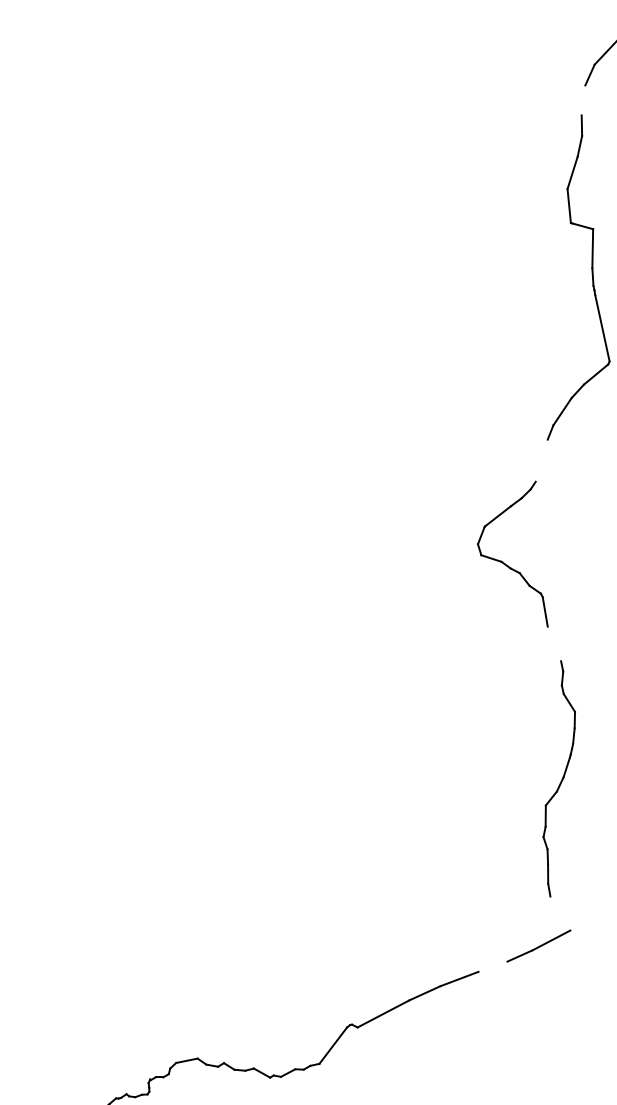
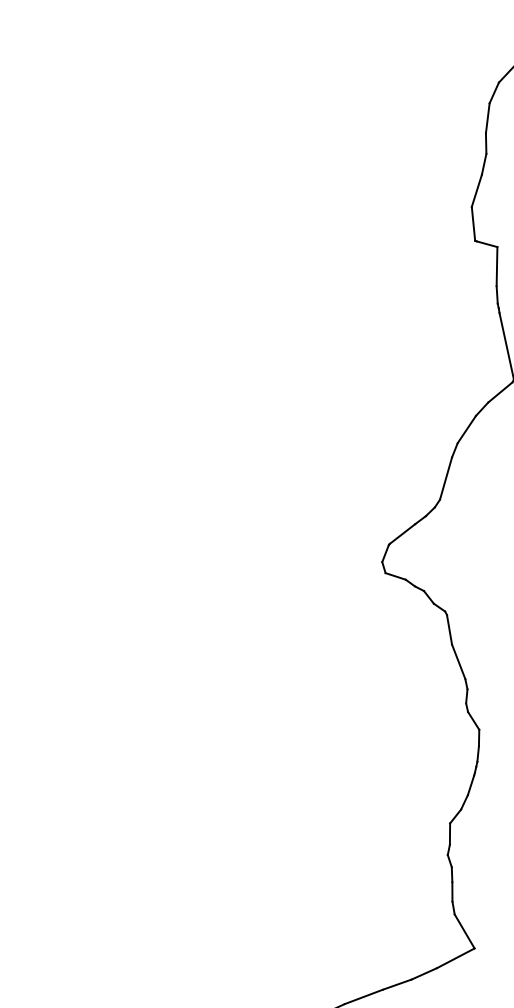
line: (583, 100) -> (487, 118), added
line: (541, 460) -> (445, 478), added
line: (554, 643) -> (458, 661), added
line: (560, 913) -> (464, 931), added
line: (492, 966) -> (396, 984), added

